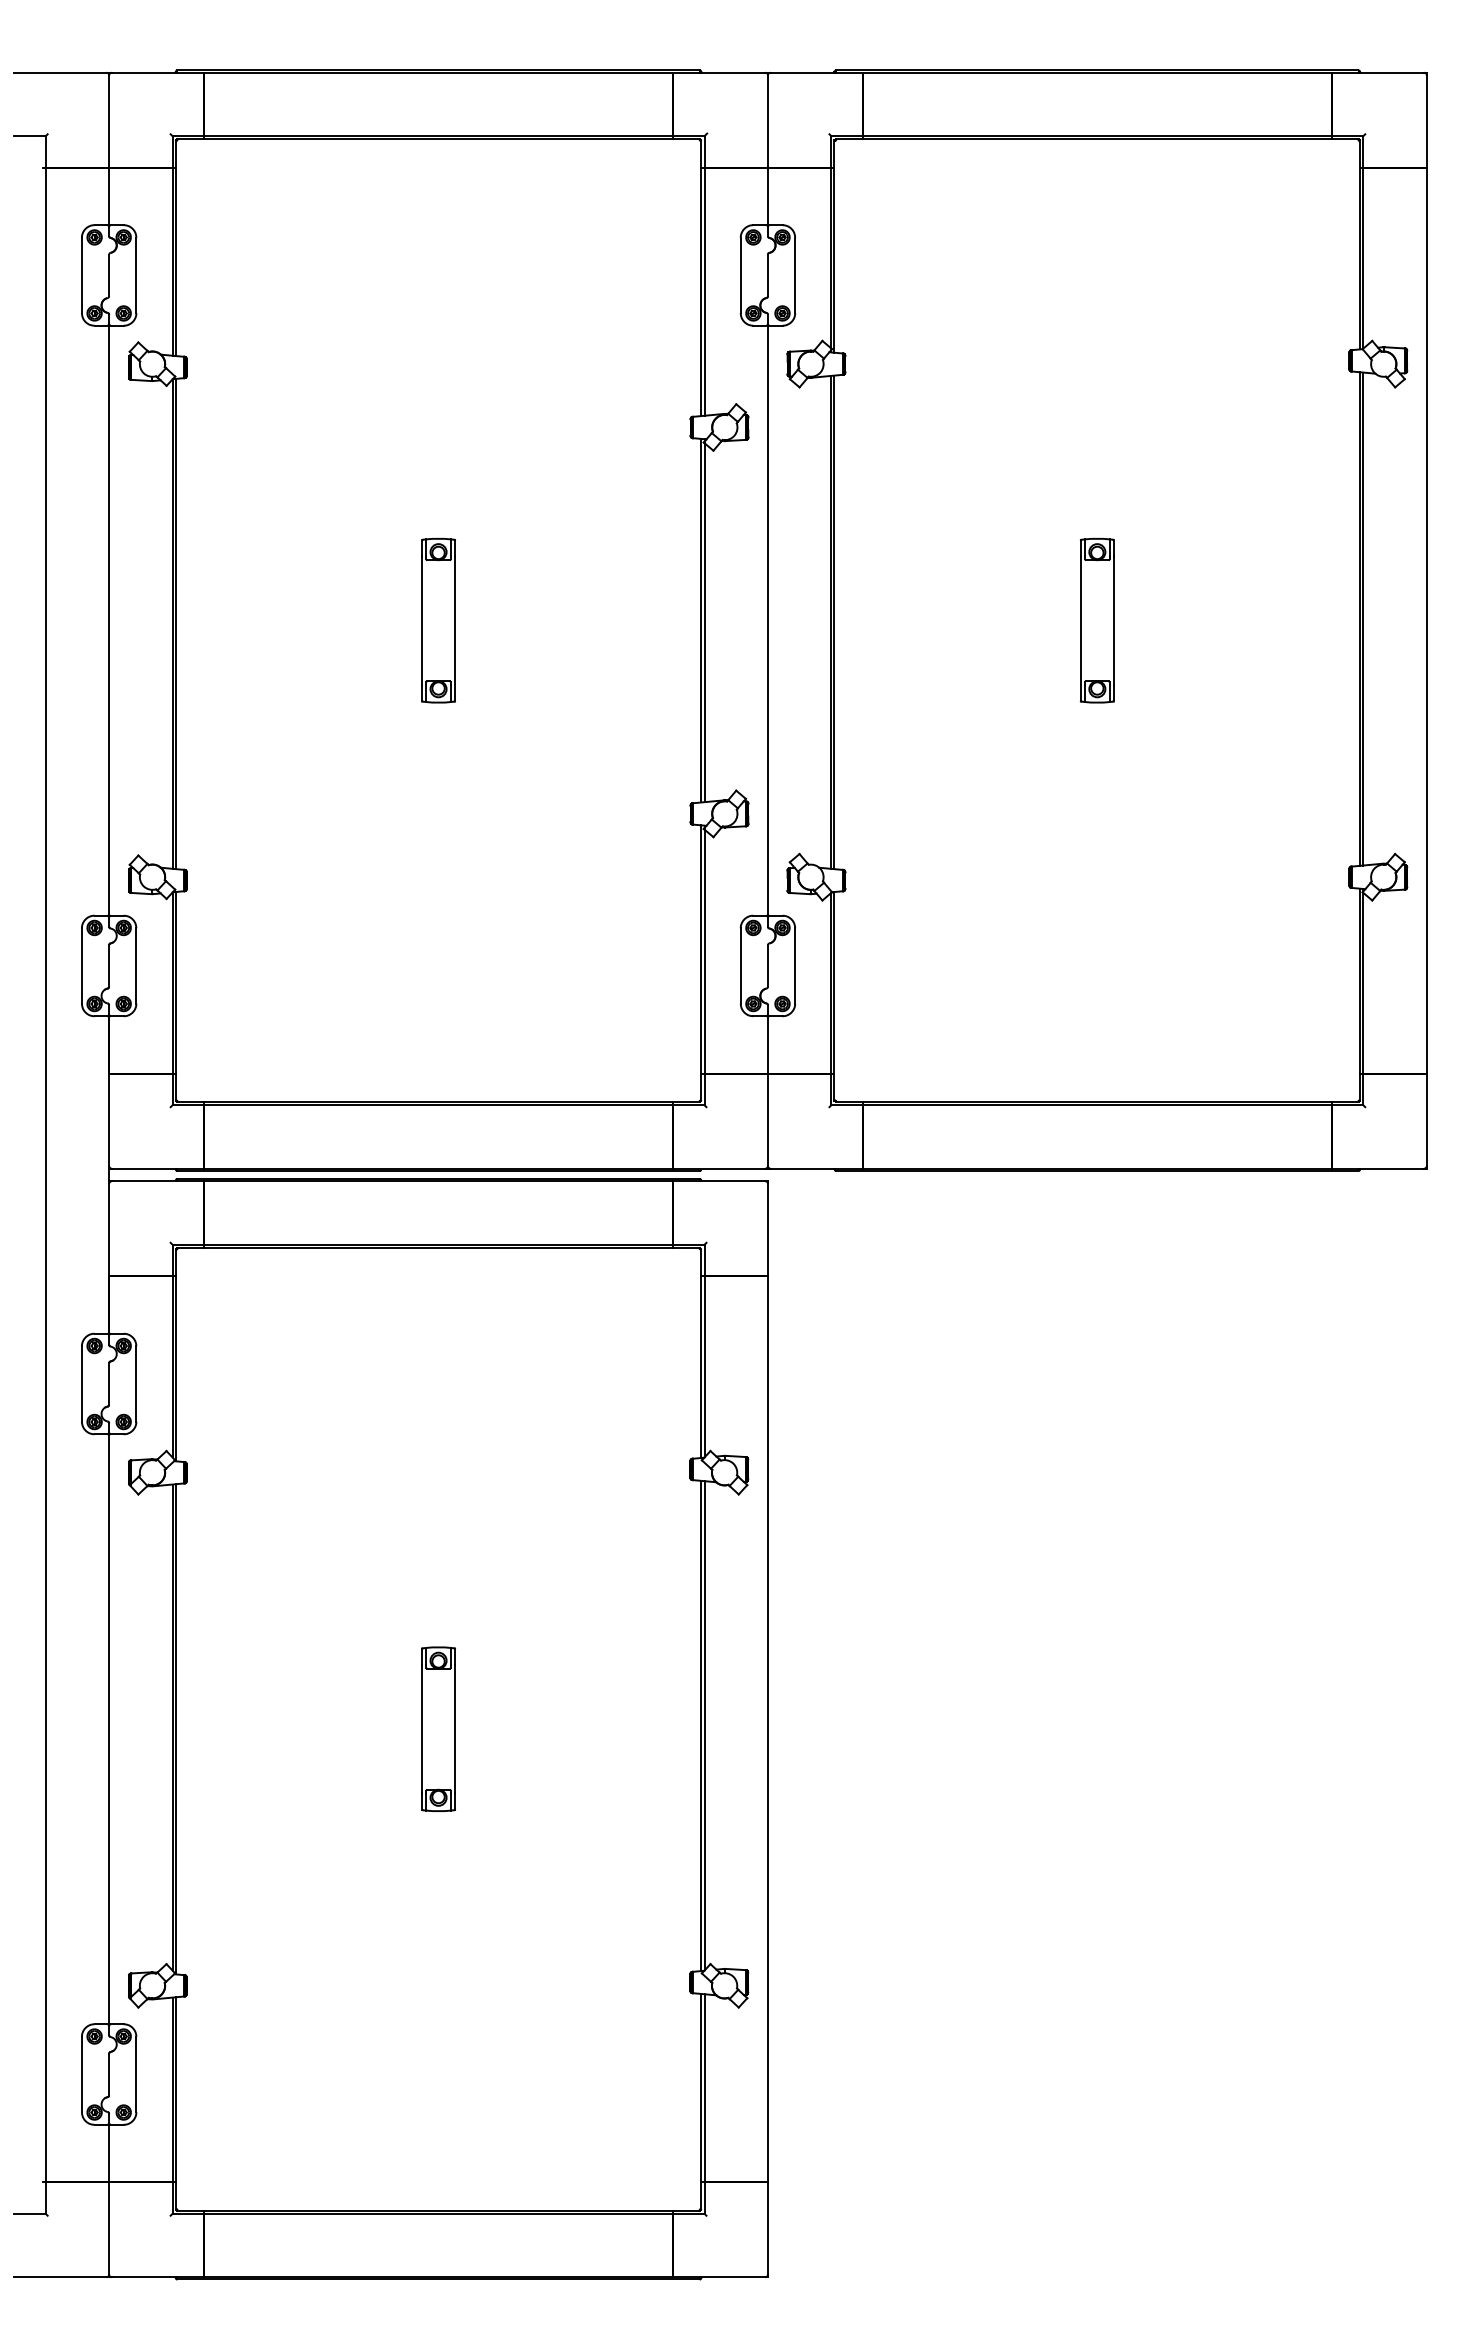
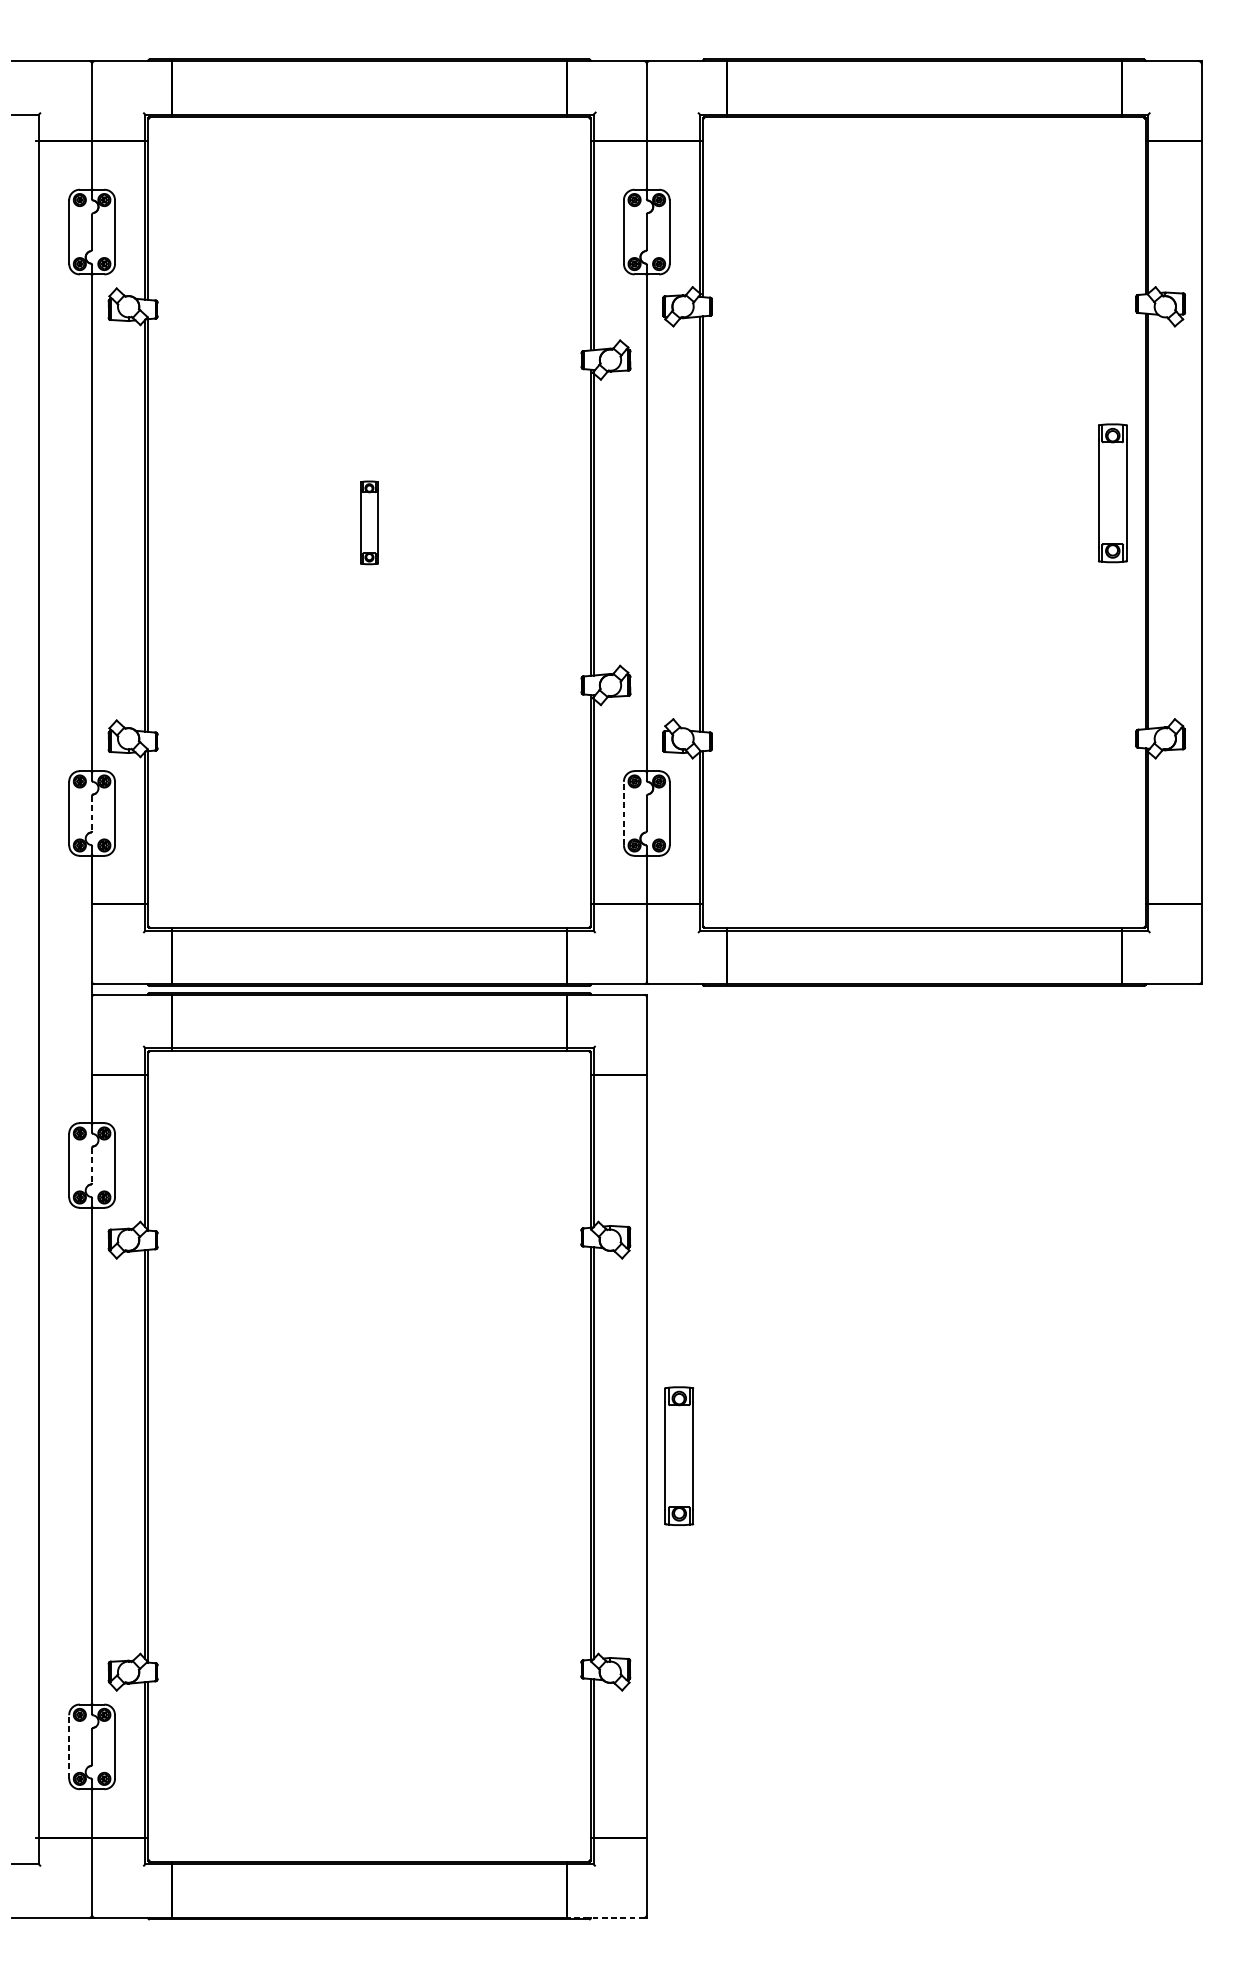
part: (438, 620) -> (369, 522), size x0.6
part: (1096, 620) -> (1112, 493), moved
line: (109, 965) -> (92, 813), solid -> dashed
line: (740, 965) -> (623, 813), solid -> dashed
line: (109, 1384) -> (92, 1165), solid -> dashed
part: (438, 1728) -> (679, 1455), moved
line: (81, 2074) -> (68, 1746), solid -> dashed
line: (718, 2277) -> (605, 1917), solid -> dashed

